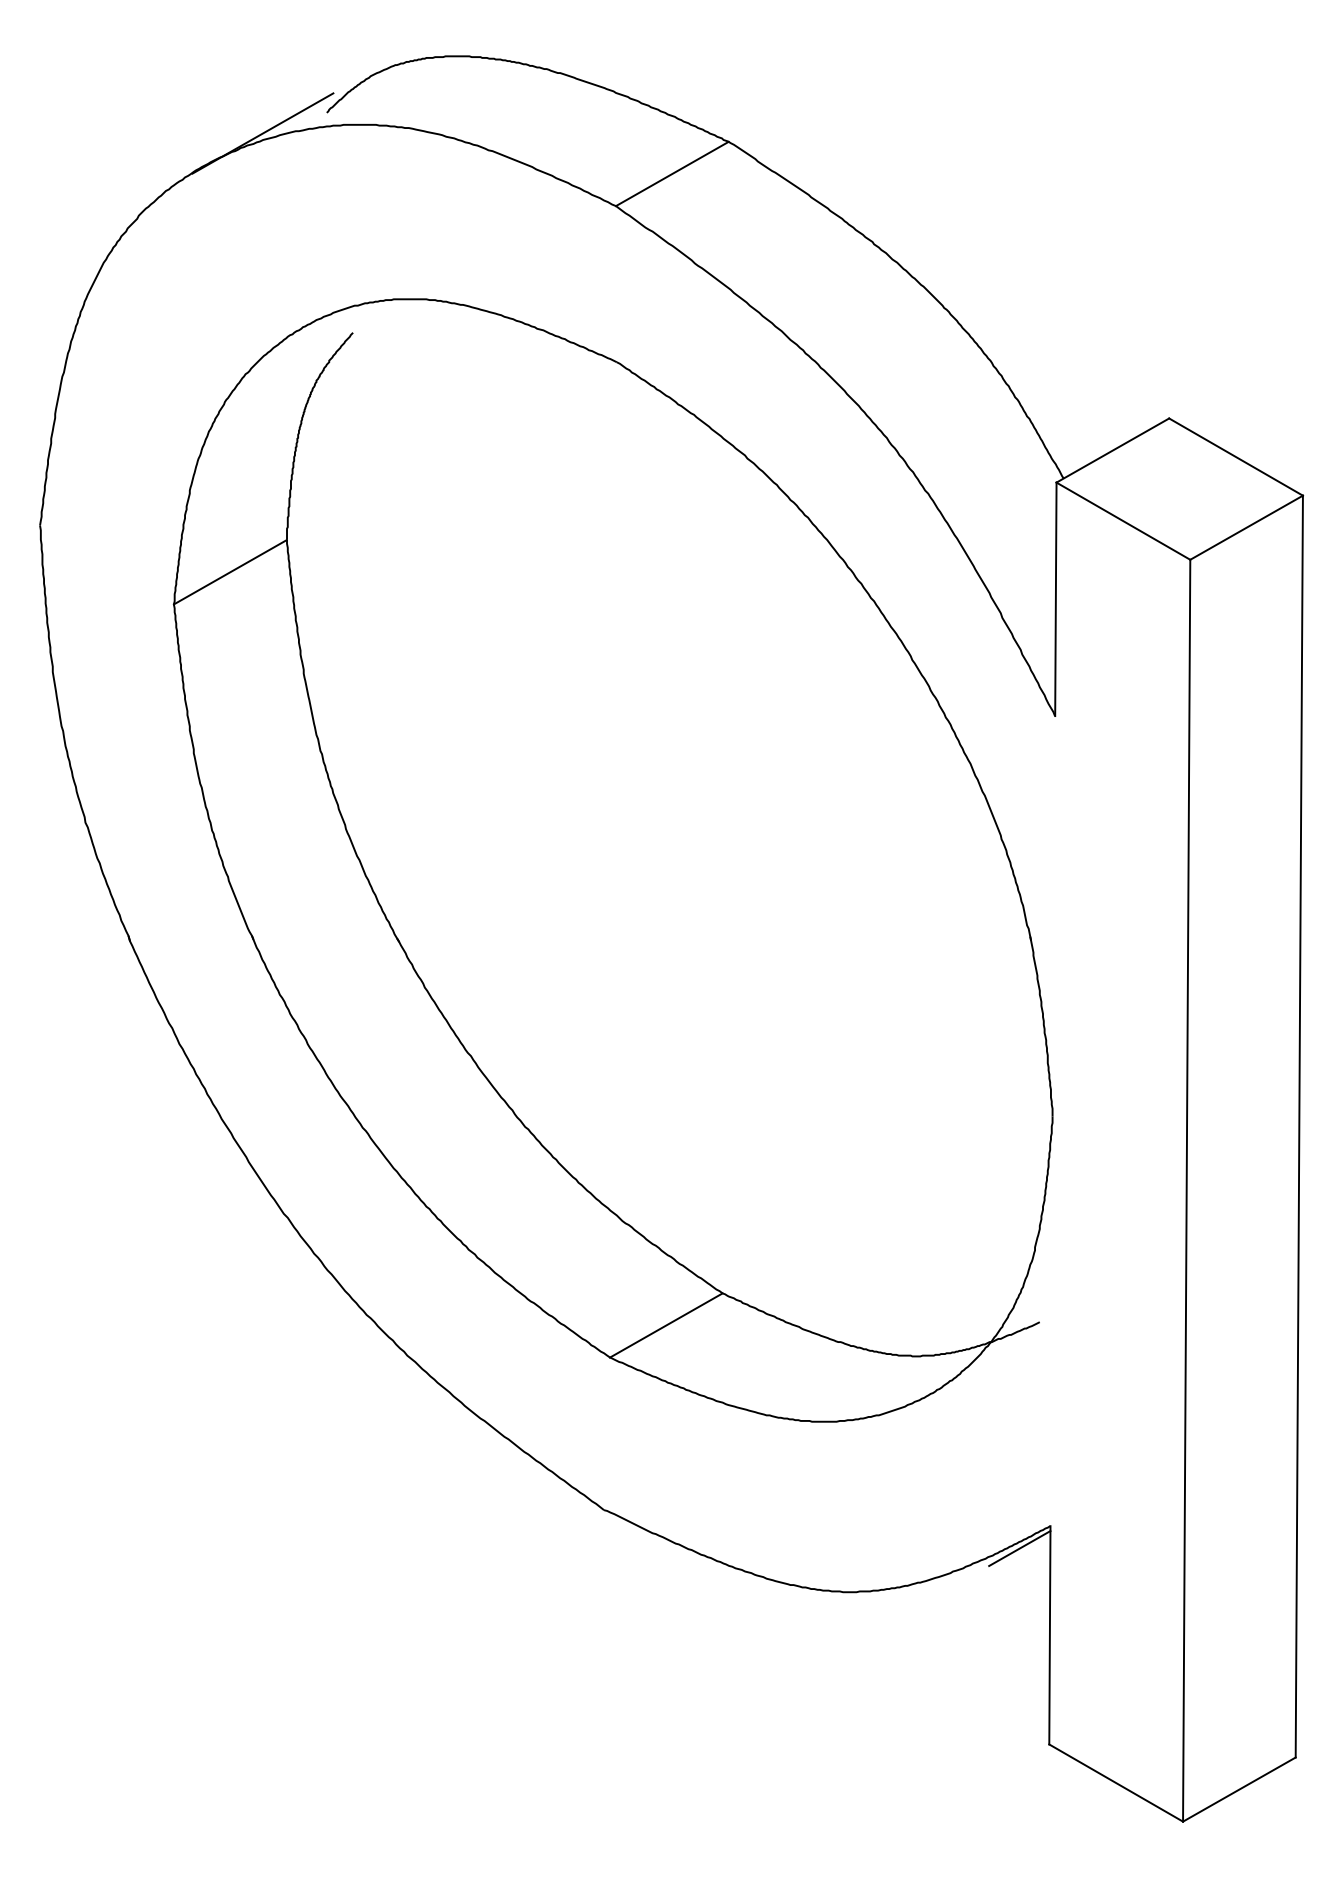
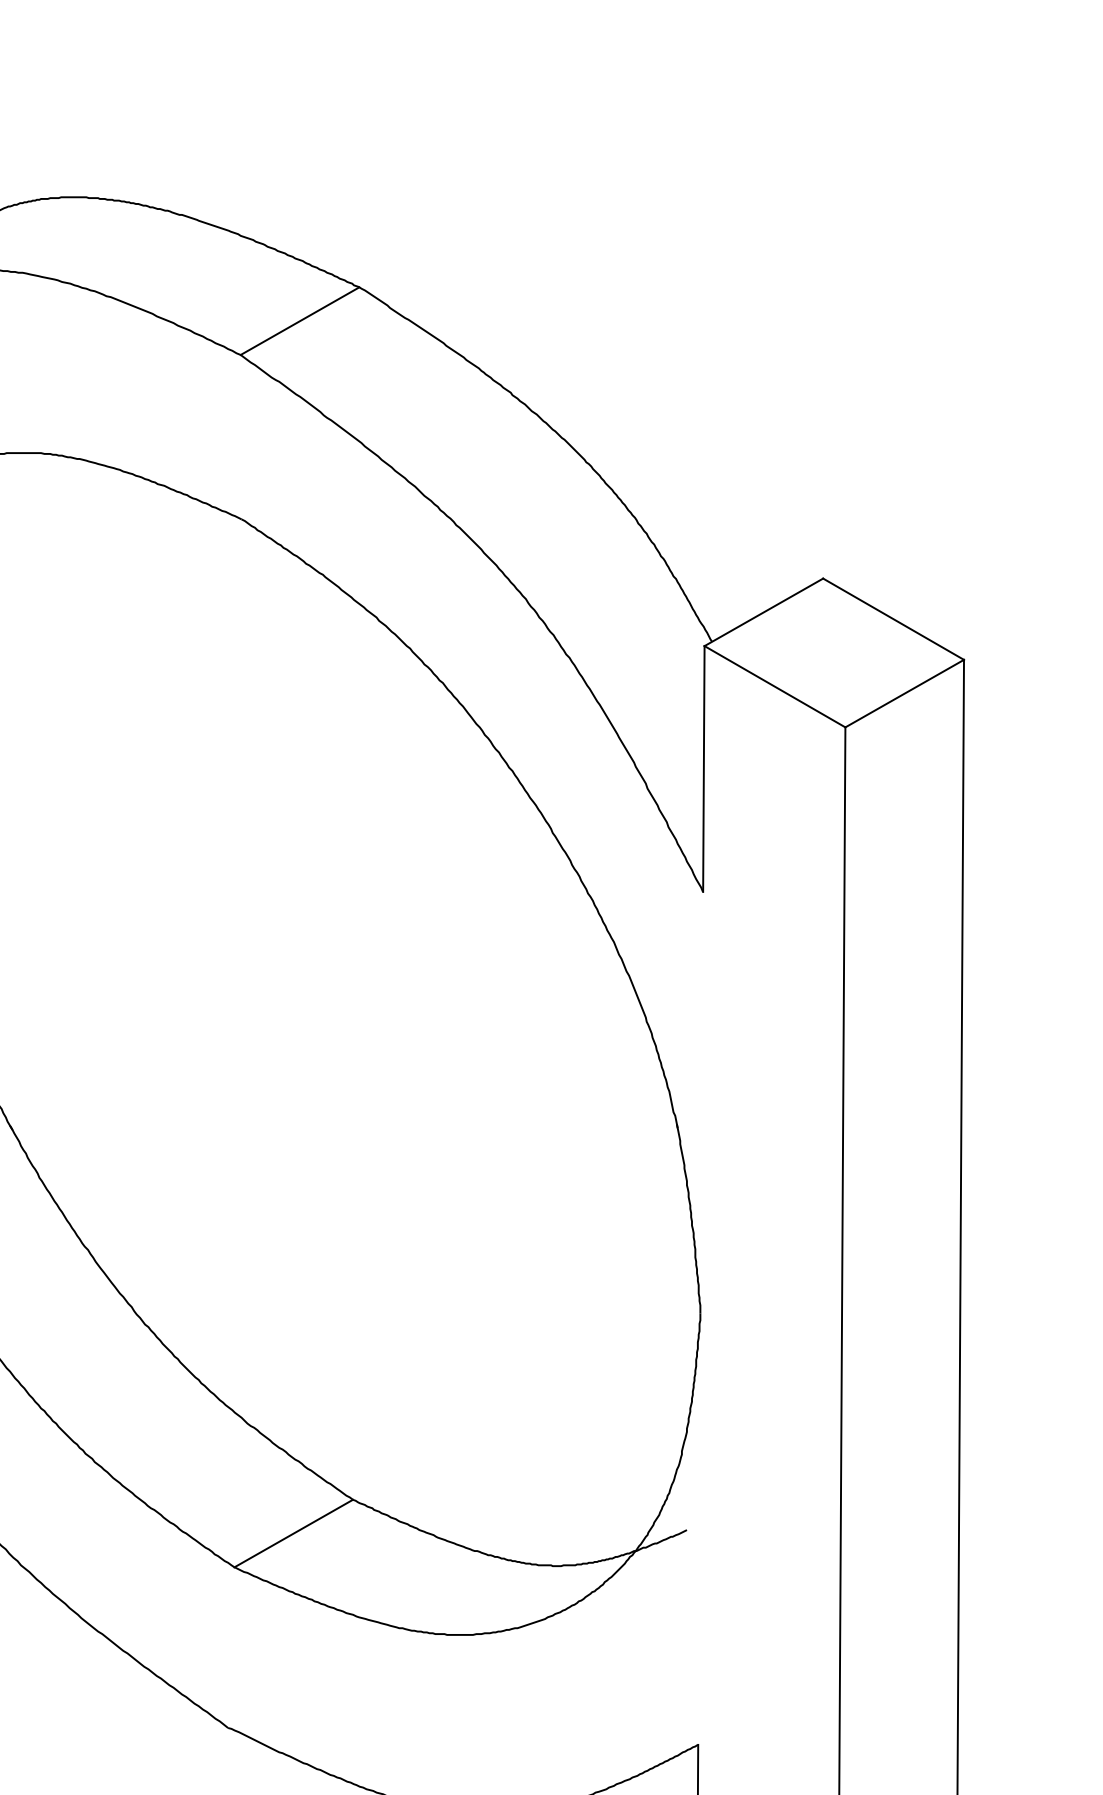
line: (1019, 1548) -> (665, 1768), removed

